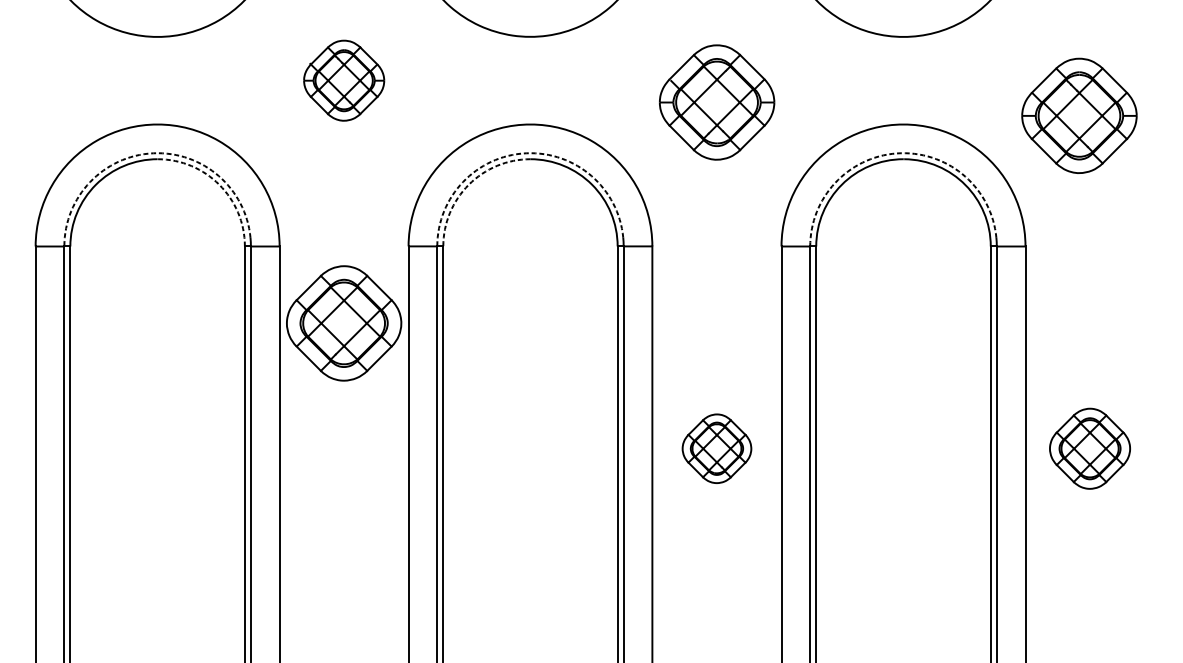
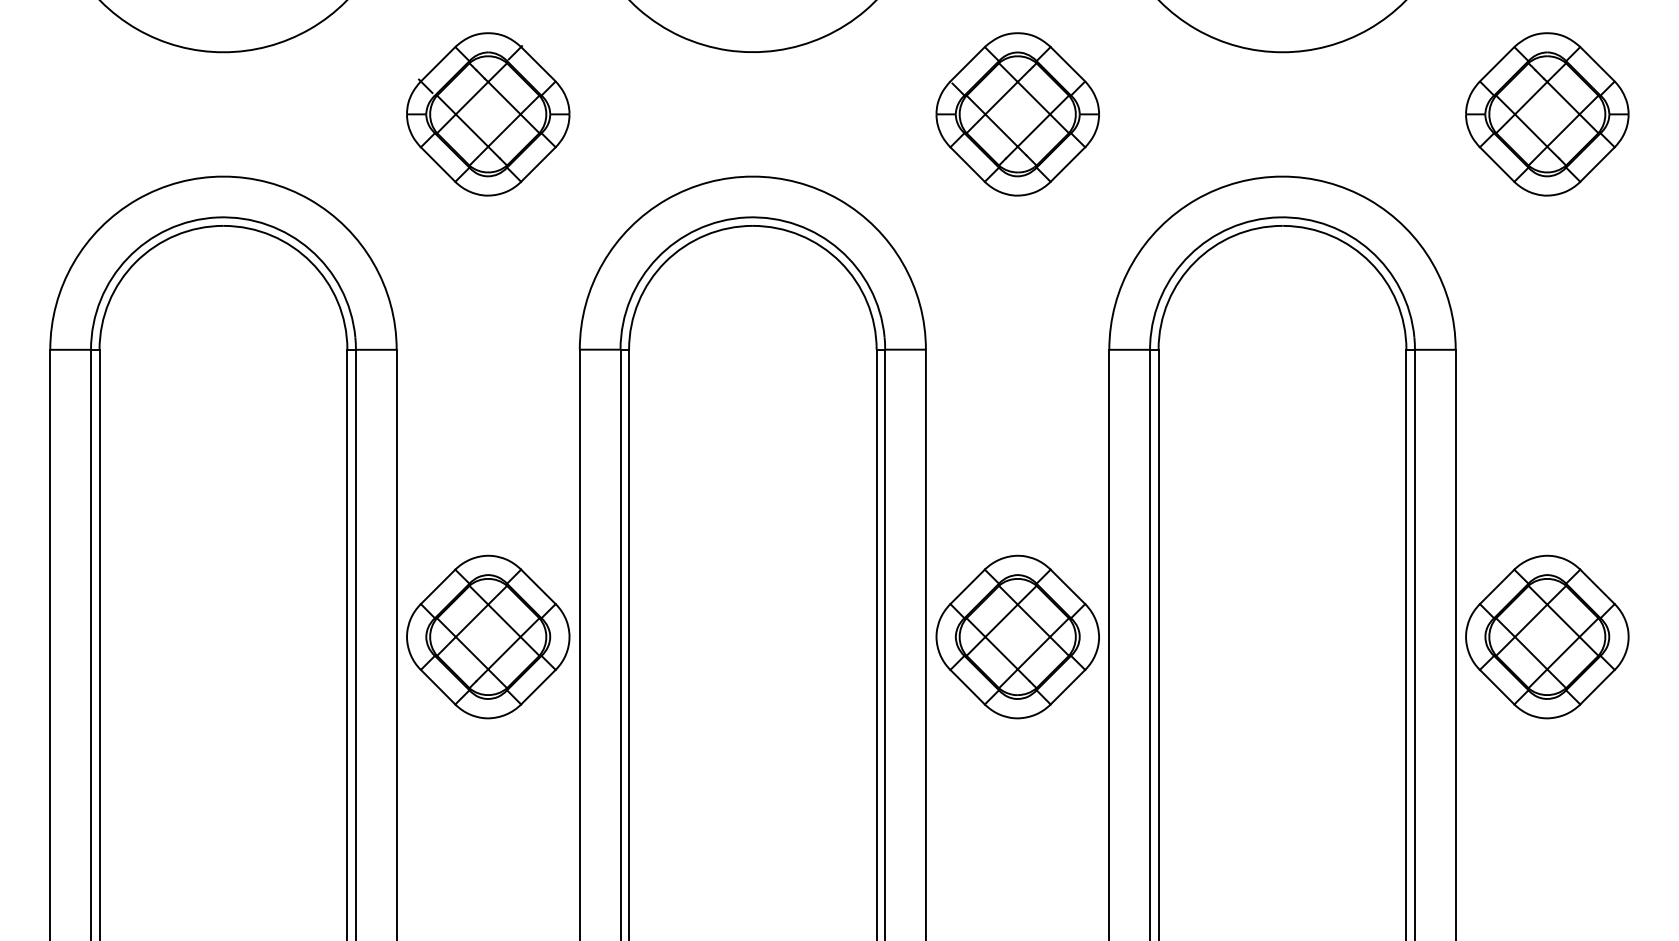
part: (344, 80) -> (488, 114), size x1.43
part: (716, 102) -> (1017, 114), moved
part: (1079, 115) -> (1547, 114), moved
arc: (153, 153) -> (217, 217), dashed -> solid
arc: (526, 153) -> (746, 217), dashed -> solid
arc: (901, 153) -> (1279, 217), dashed -> solid
arc: (219, 185) -> (311, 262), dashed -> solid
arc: (468, 185) -> (665, 262), dashed -> solid
part: (344, 323) -> (488, 636), moved
part: (716, 448) -> (1017, 636), size x1.67
part: (1090, 448) -> (1547, 636), size x1.43

